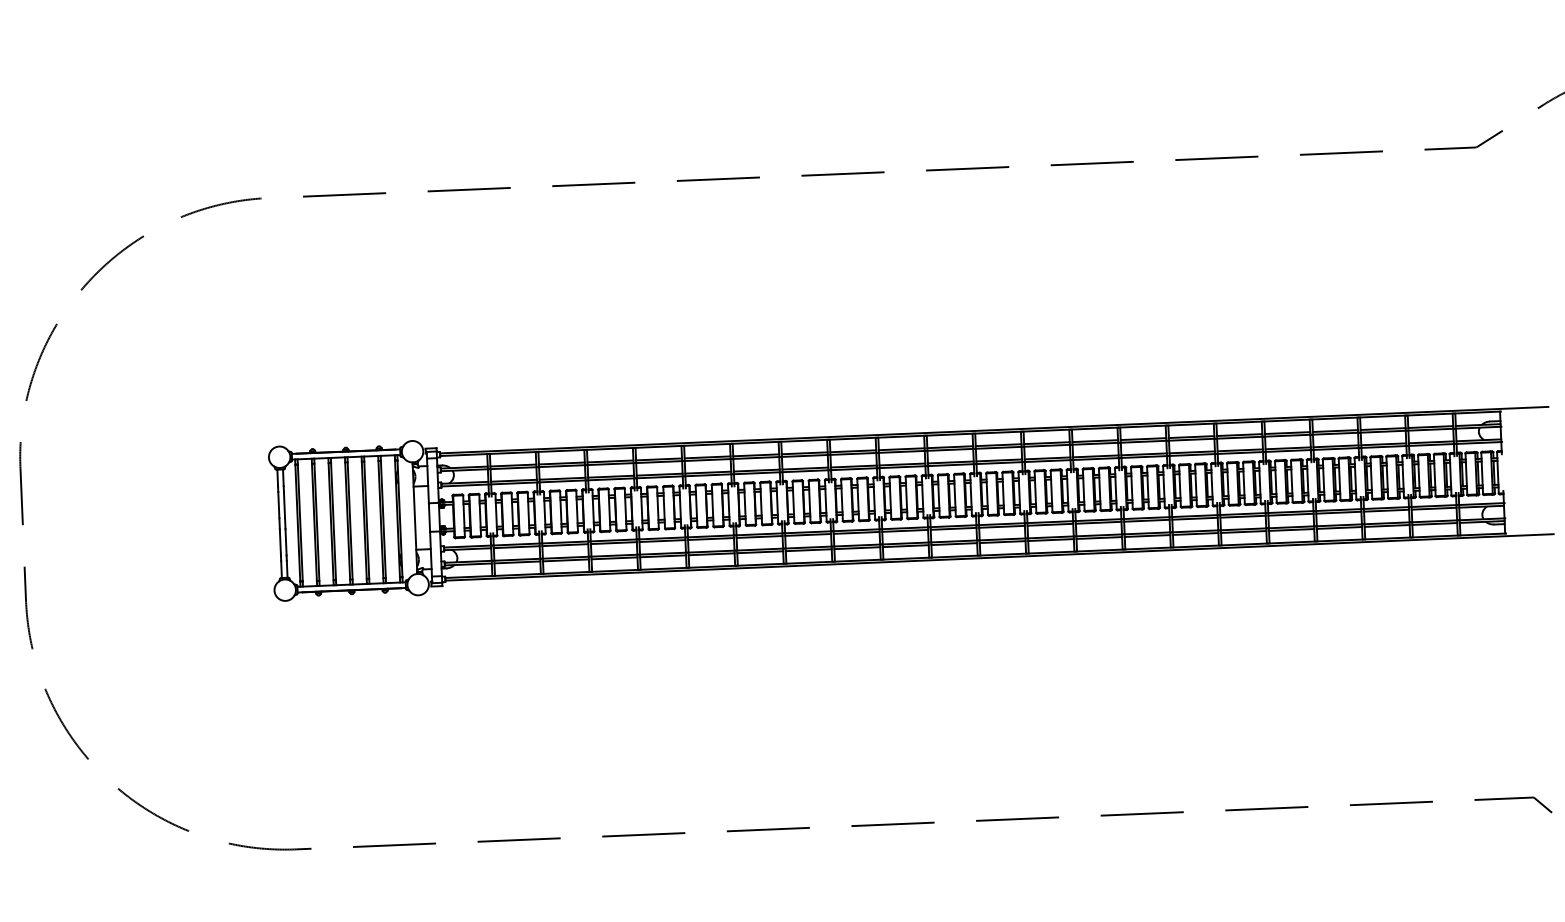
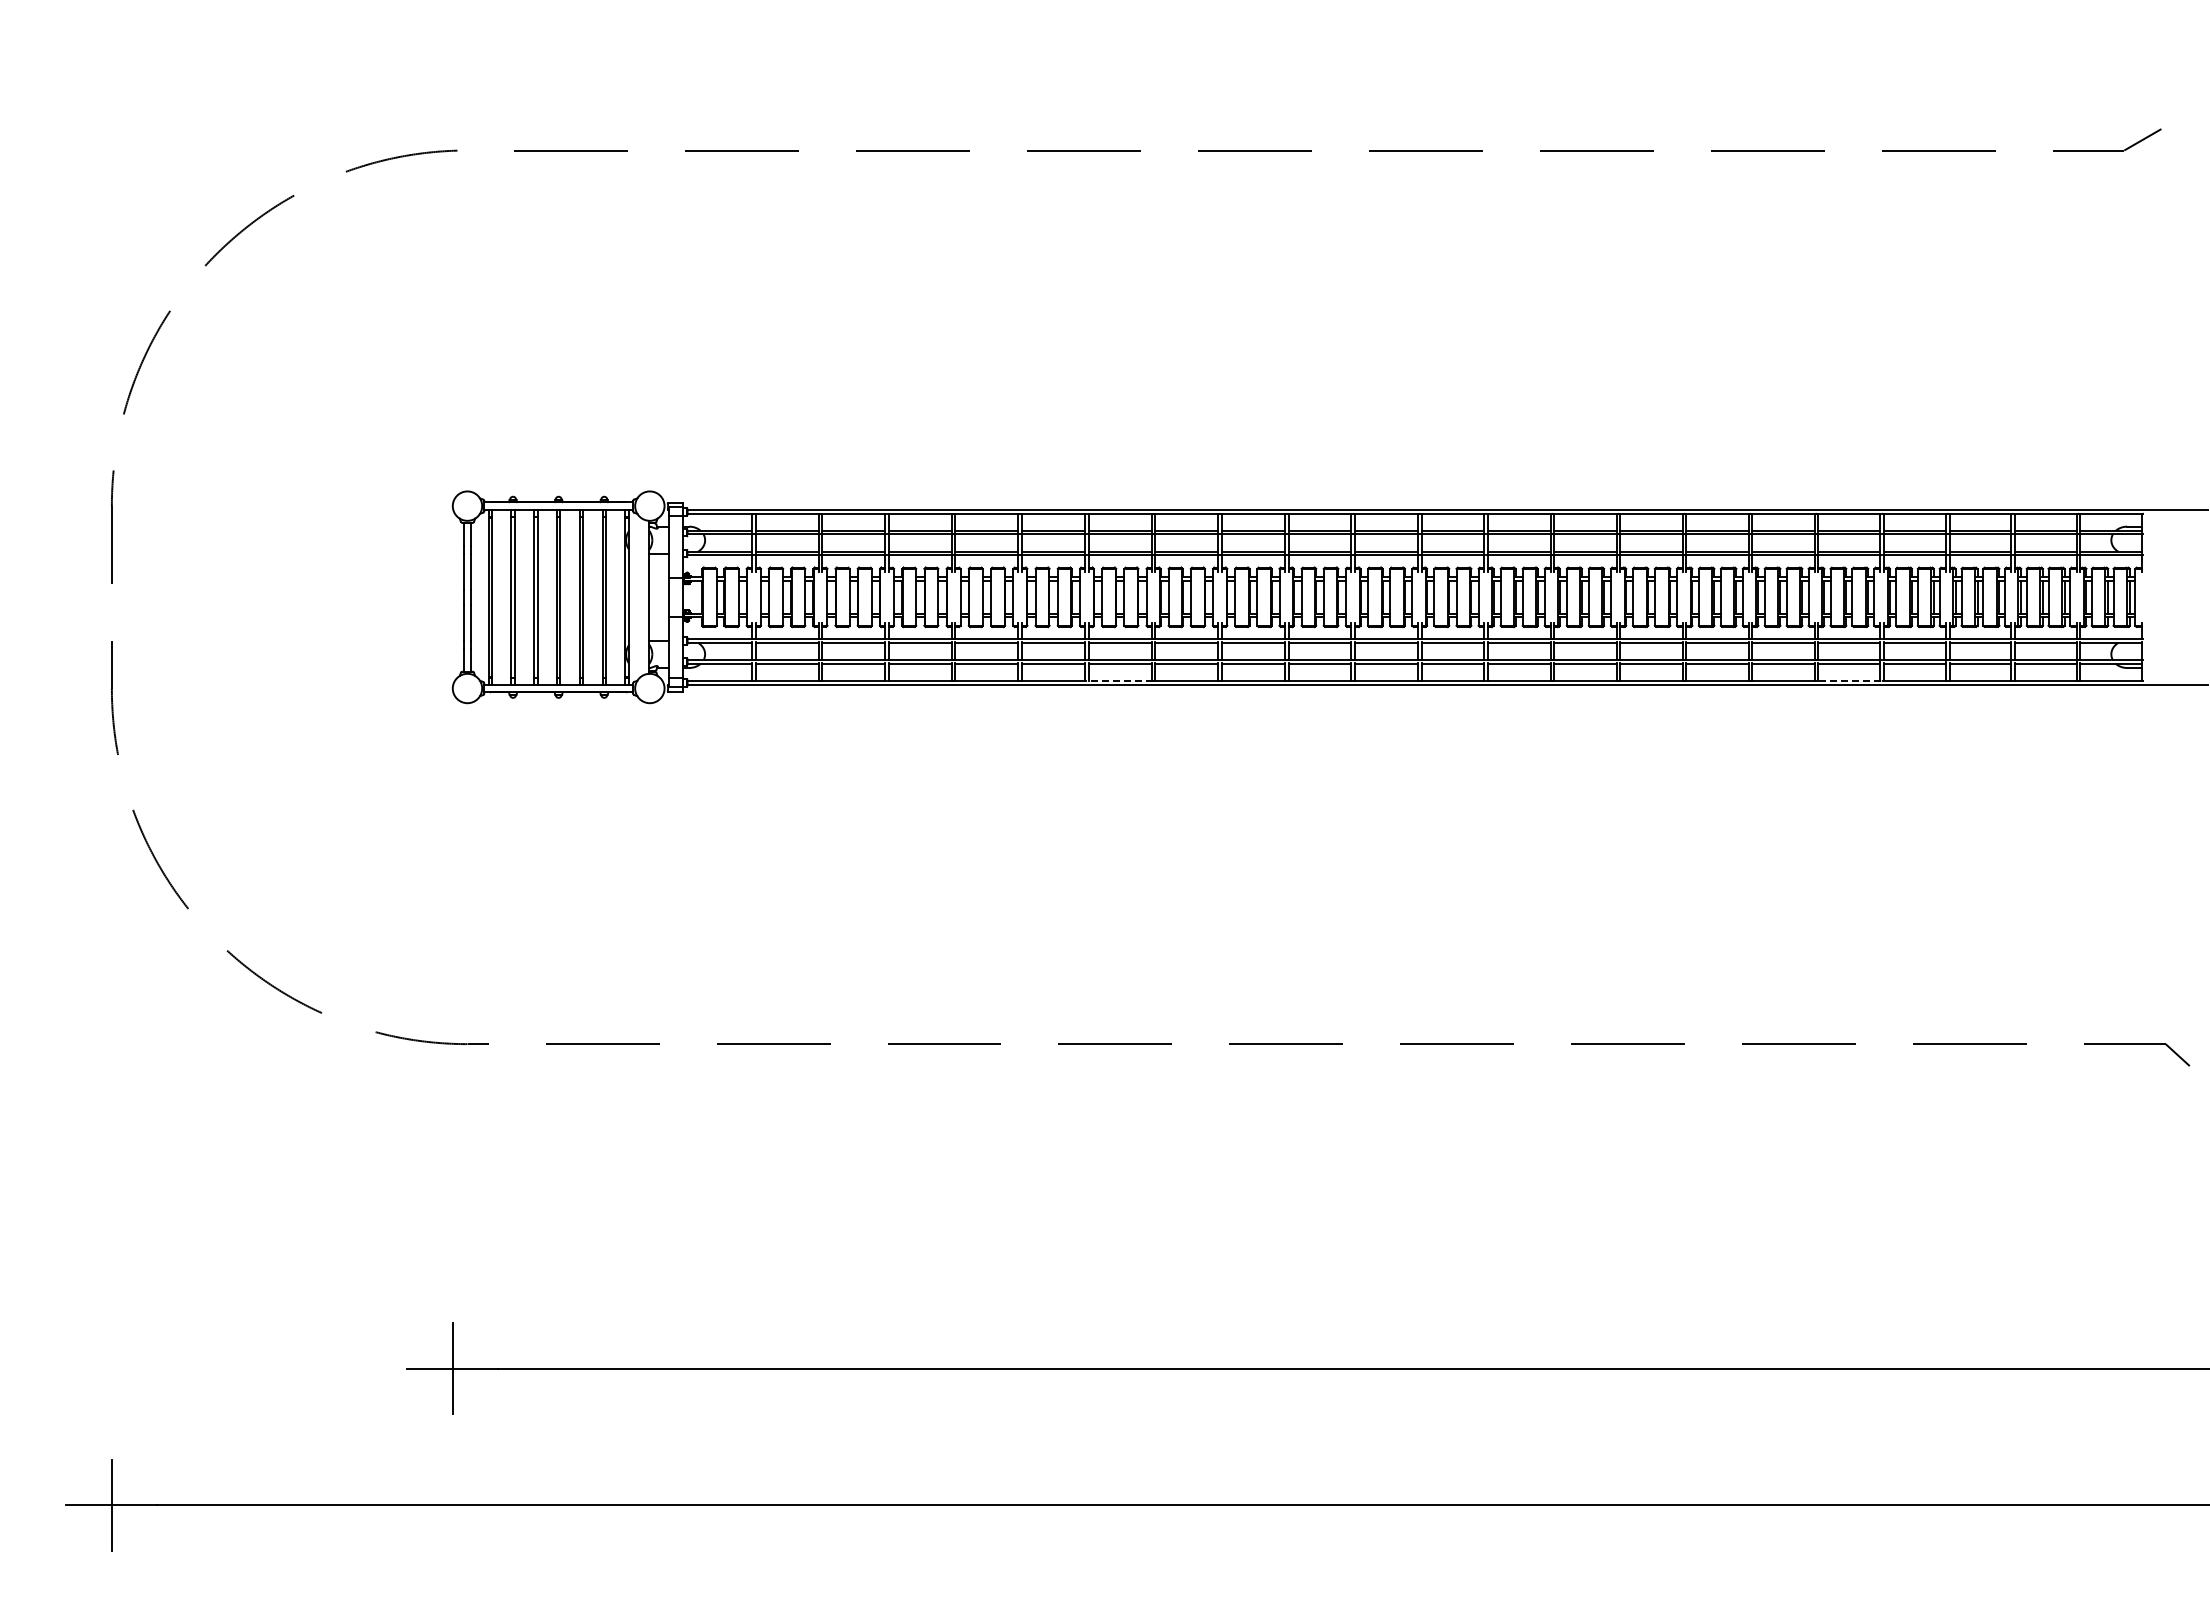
line: (1291, 542) -> (1848, 680), solid -> dashed
line: (760, 564) -> (1120, 680), solid -> dashed

